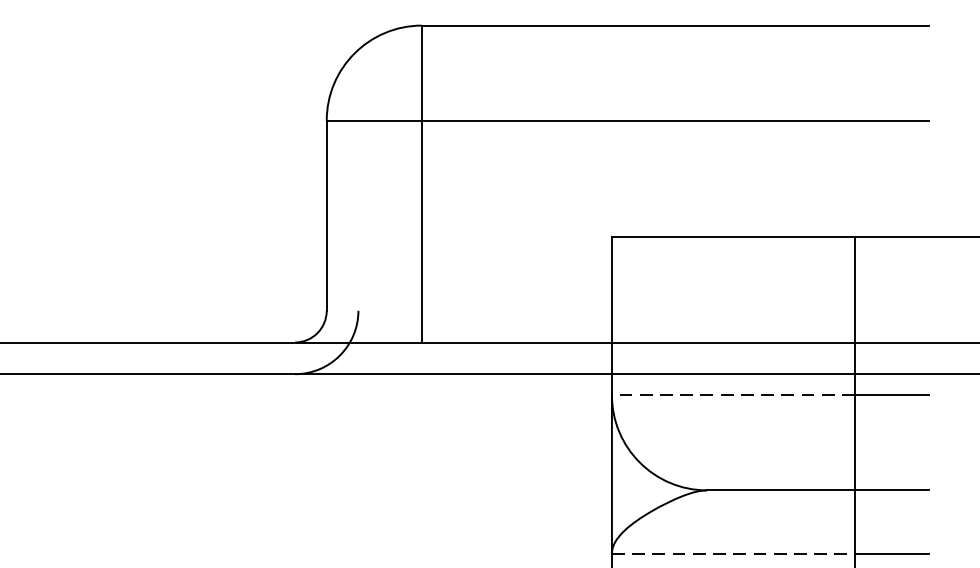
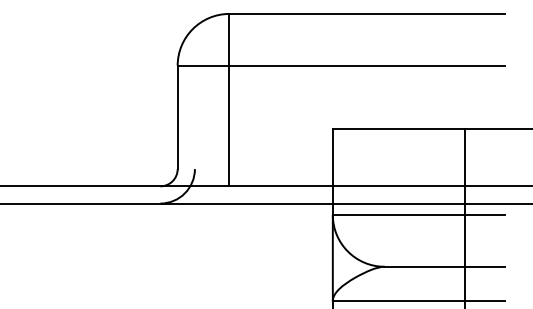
line: (732, 396) -> (398, 215), dashed -> solid
line: (734, 554) -> (399, 301), dashed -> solid

